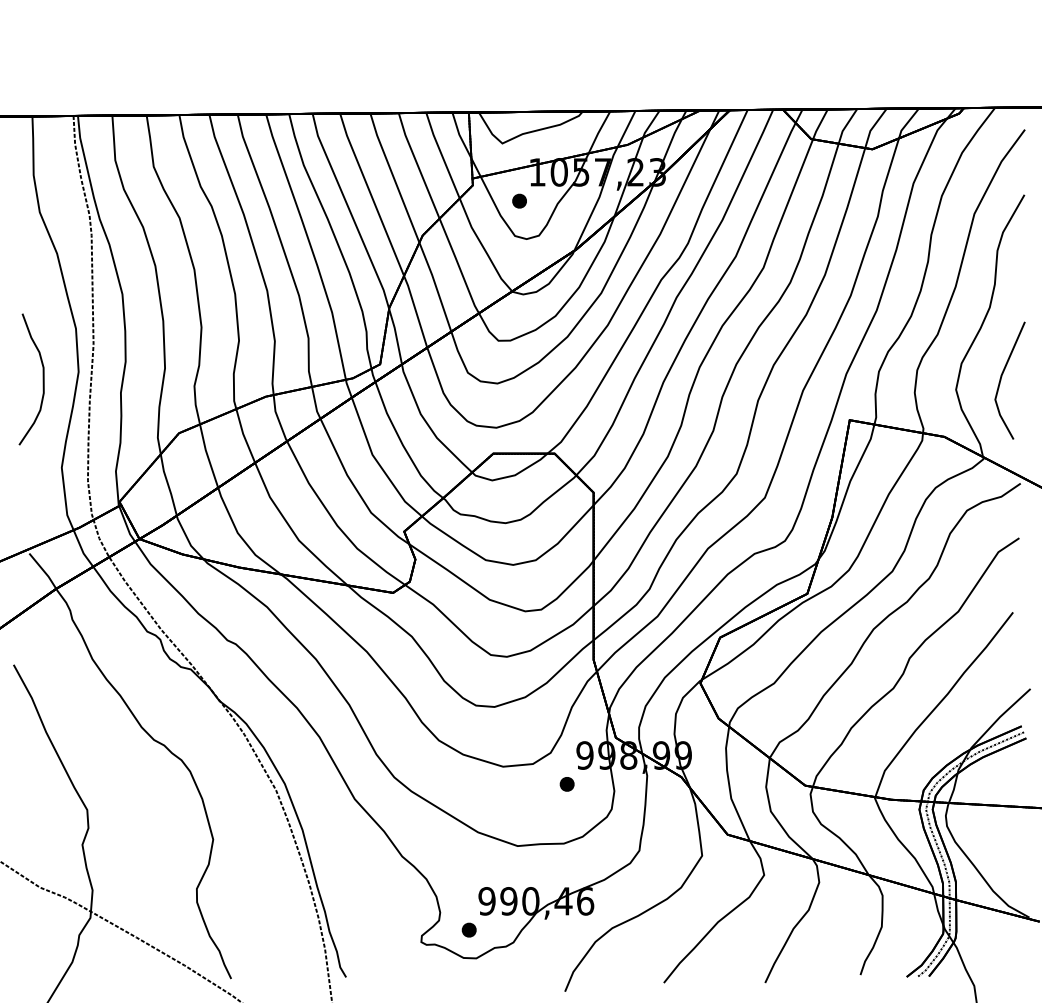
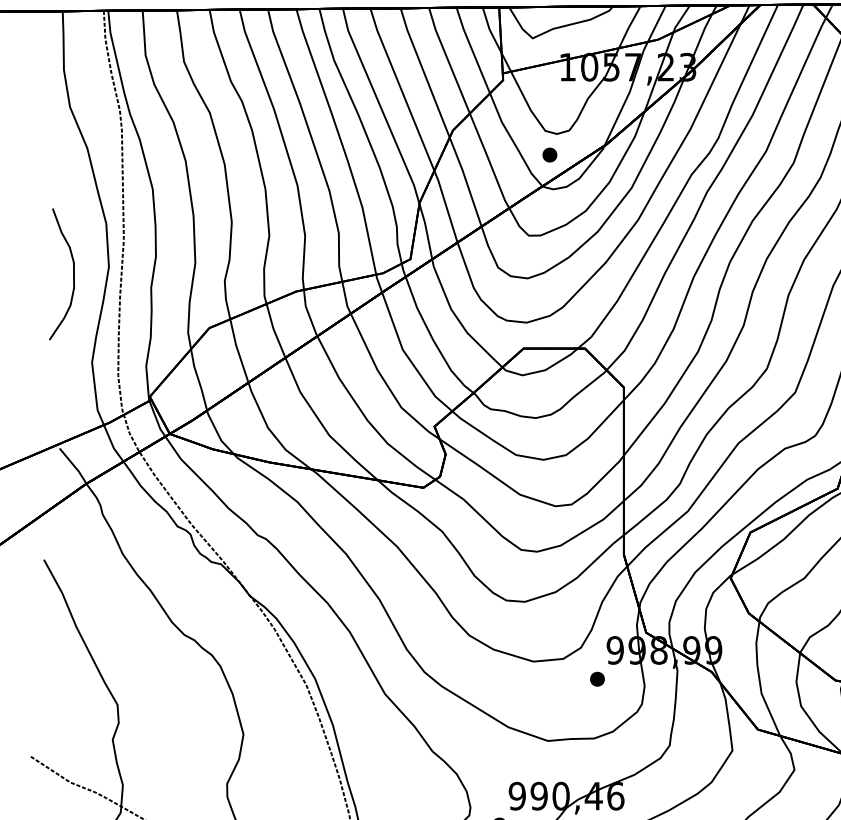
part: (519, 200) -> (549, 154), moved

